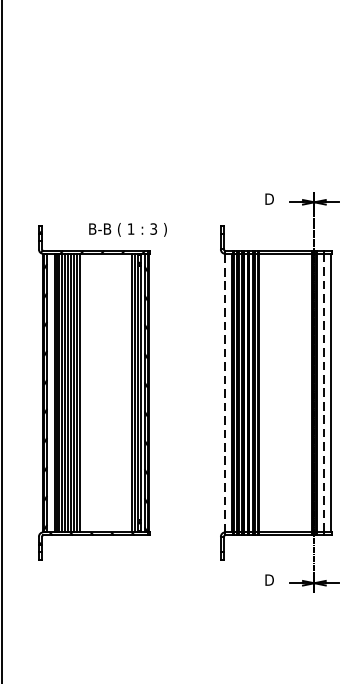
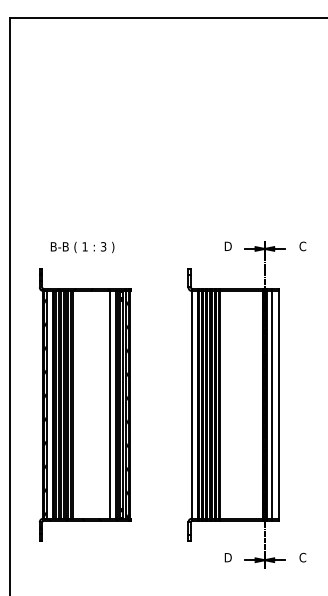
text: (127, 229) -> (82, 247), moved
line: (124, 392) -> (109, 404), added
line: (224, 392) -> (191, 404), dashed -> solid
line: (323, 392) -> (272, 404), dashed -> solid

